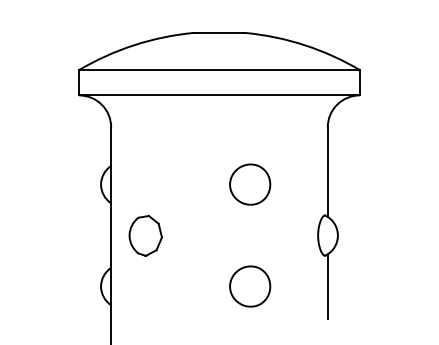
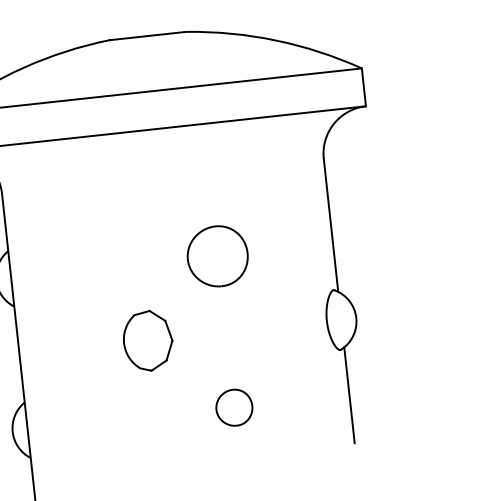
part: (145, 235) -> (147, 340), moved
part: (250, 286) -> (234, 407), size x0.6

